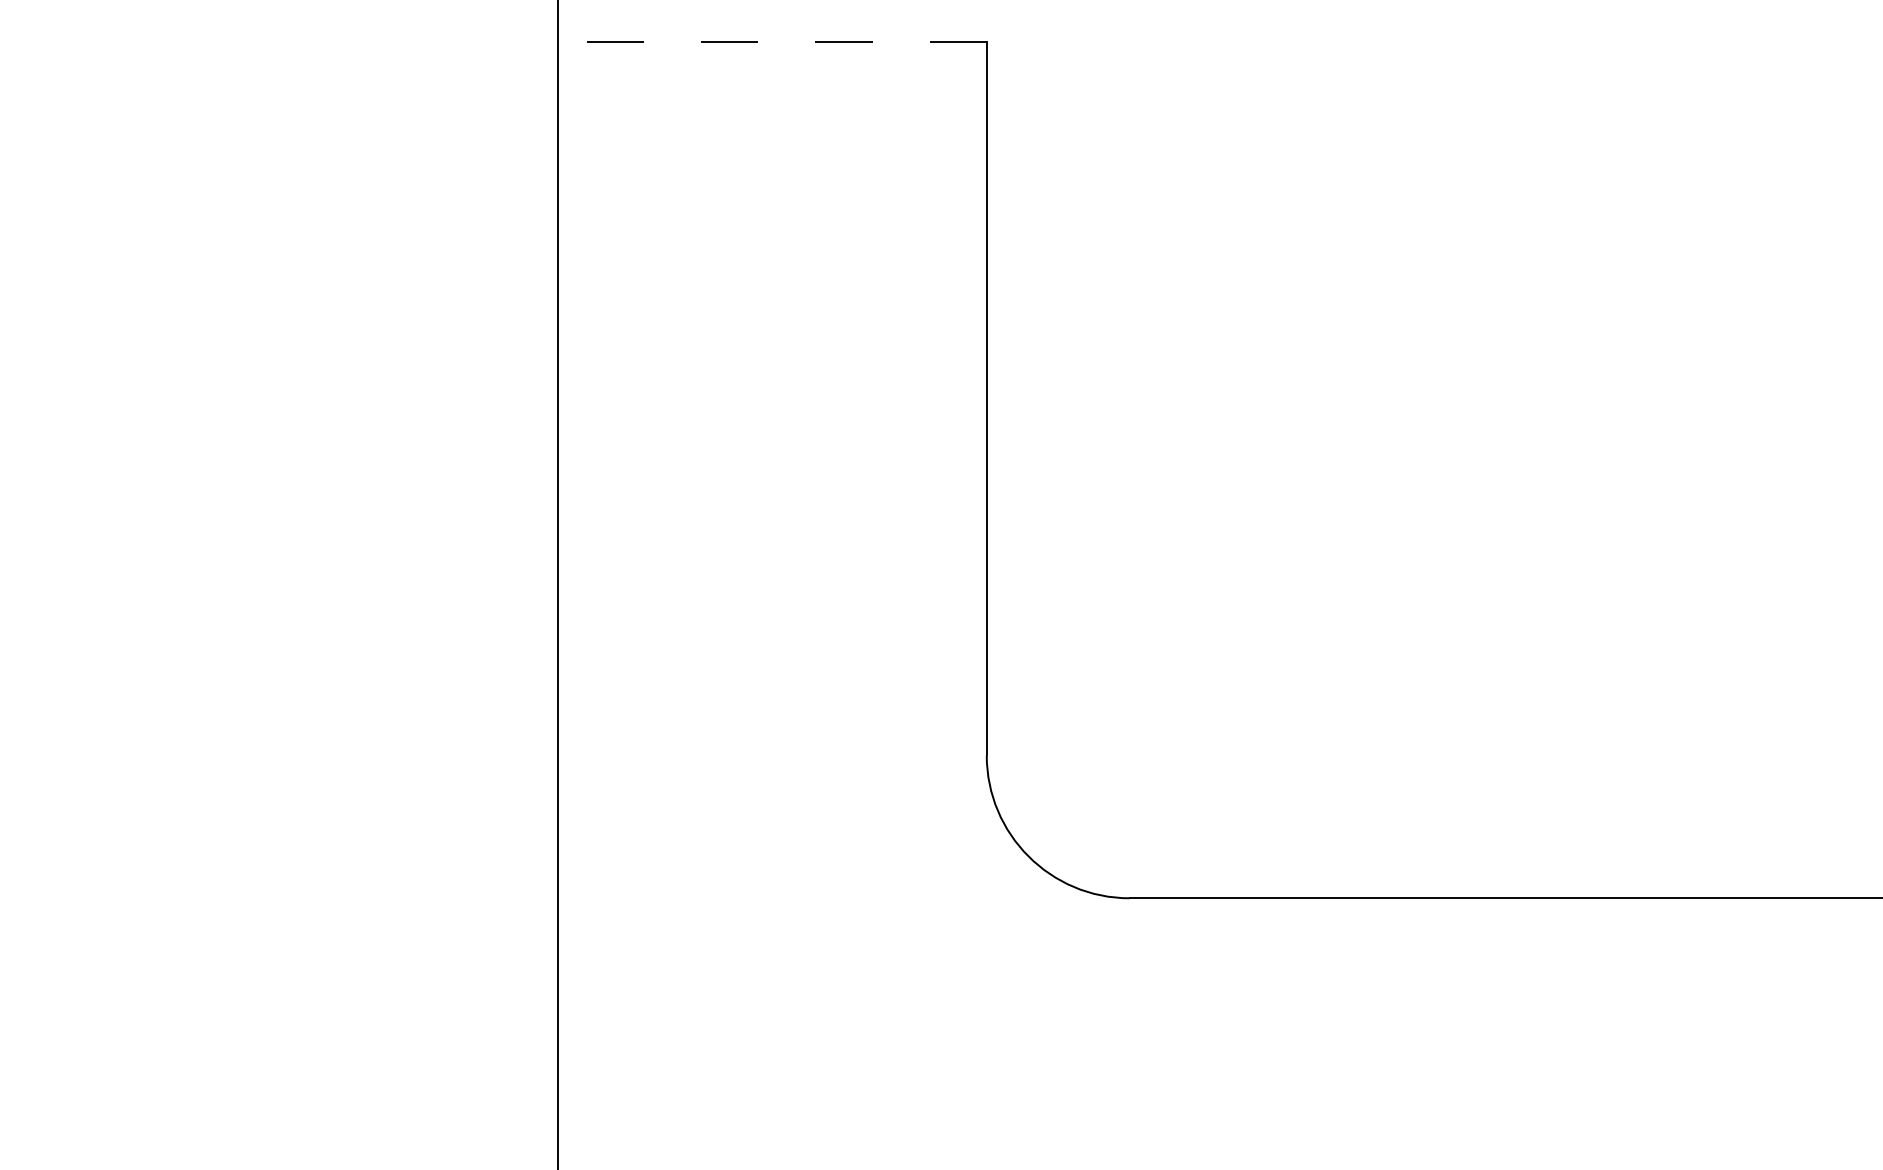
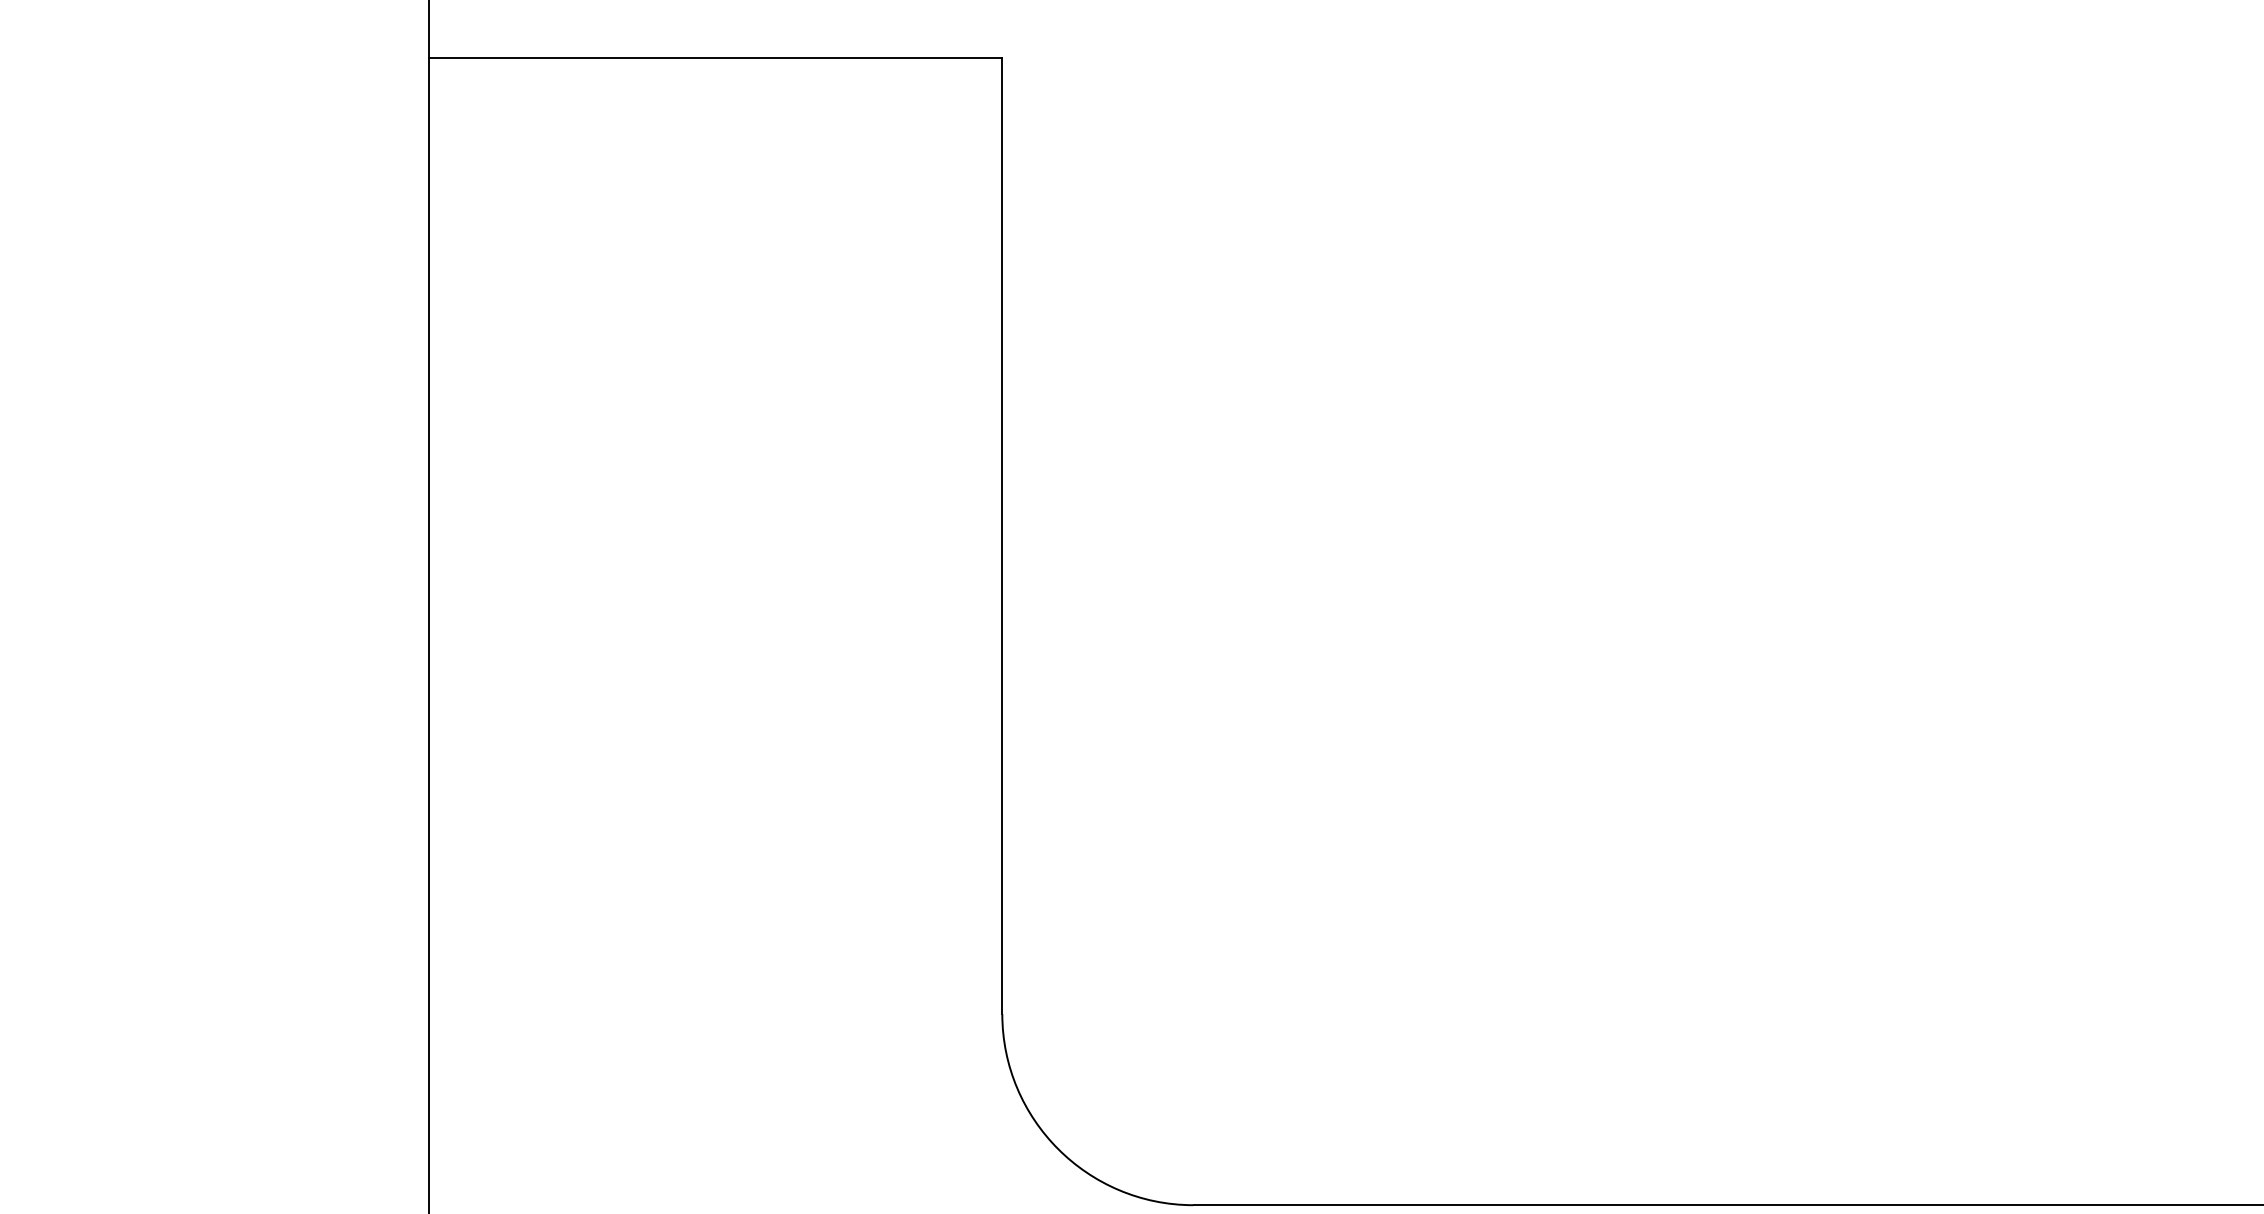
line: (772, 41) -> (715, 57), dashed -> solid

